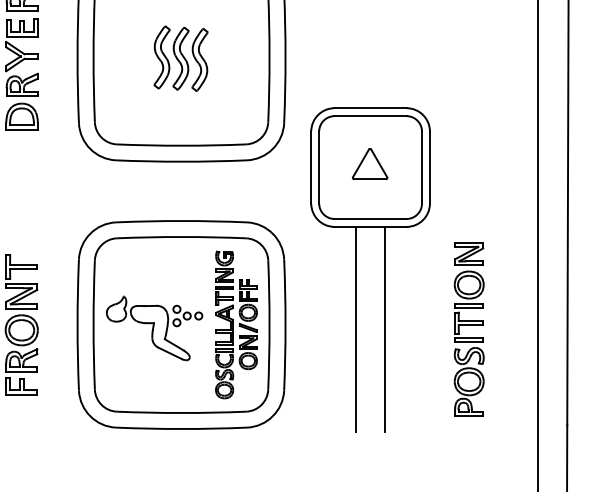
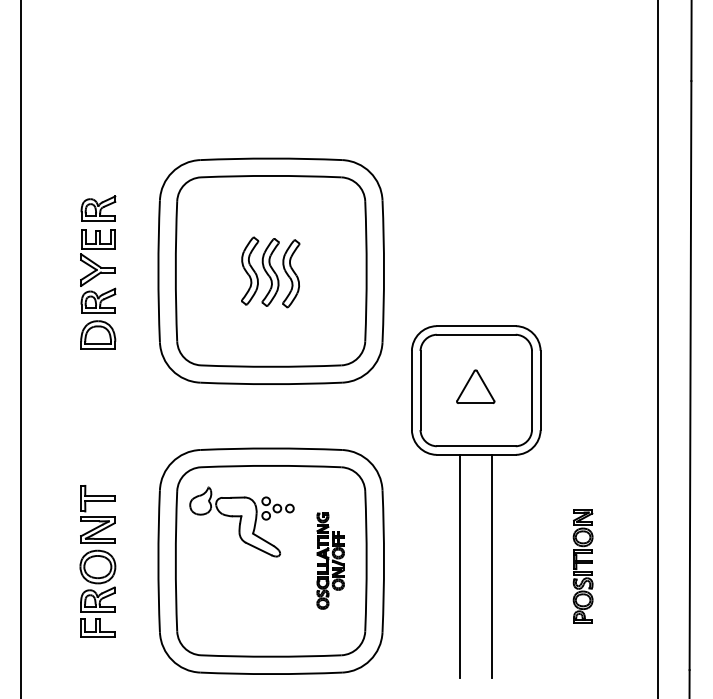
part: (236, 324) -> (330, 560), size x0.6
part: (154, 327) -> (241, 521), moved
part: (468, 329) -> (582, 566), size x0.6

